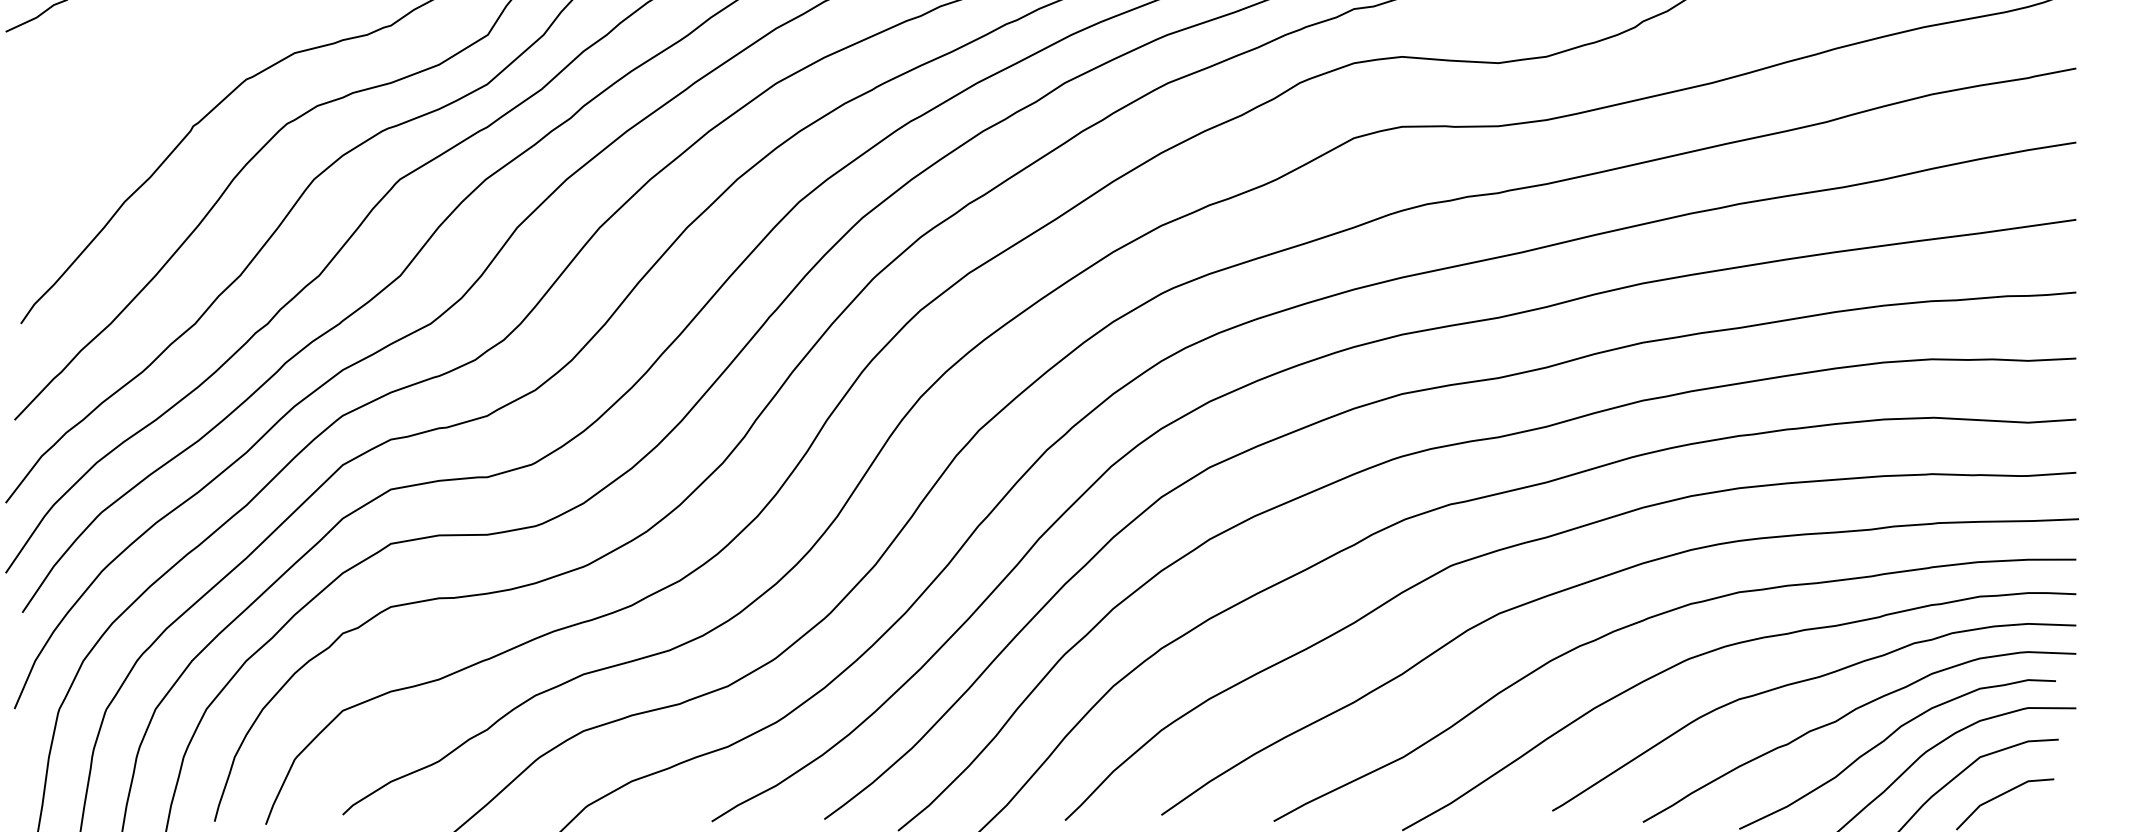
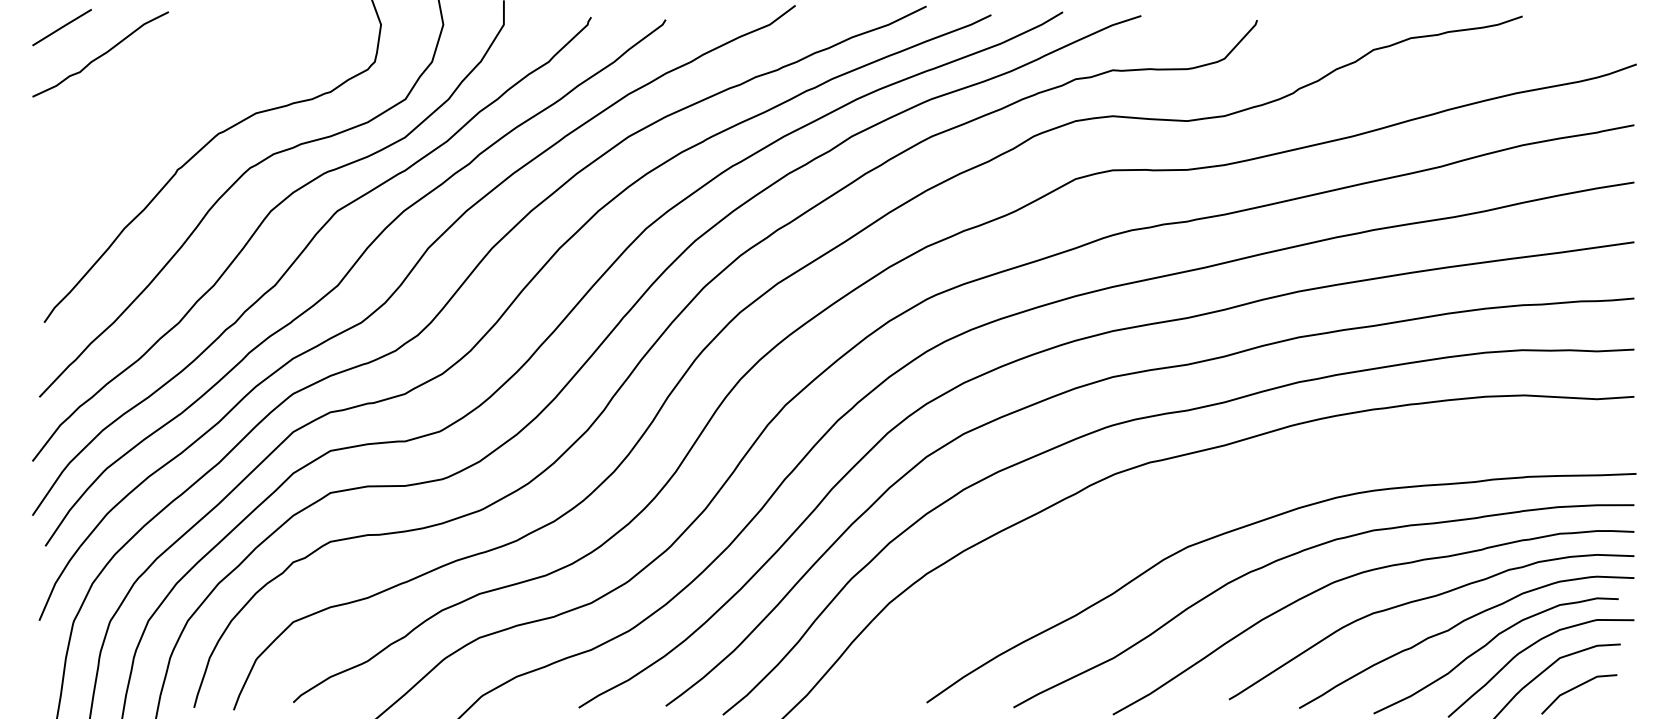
curve: (1545, 539) -> (1223, 489), removed

